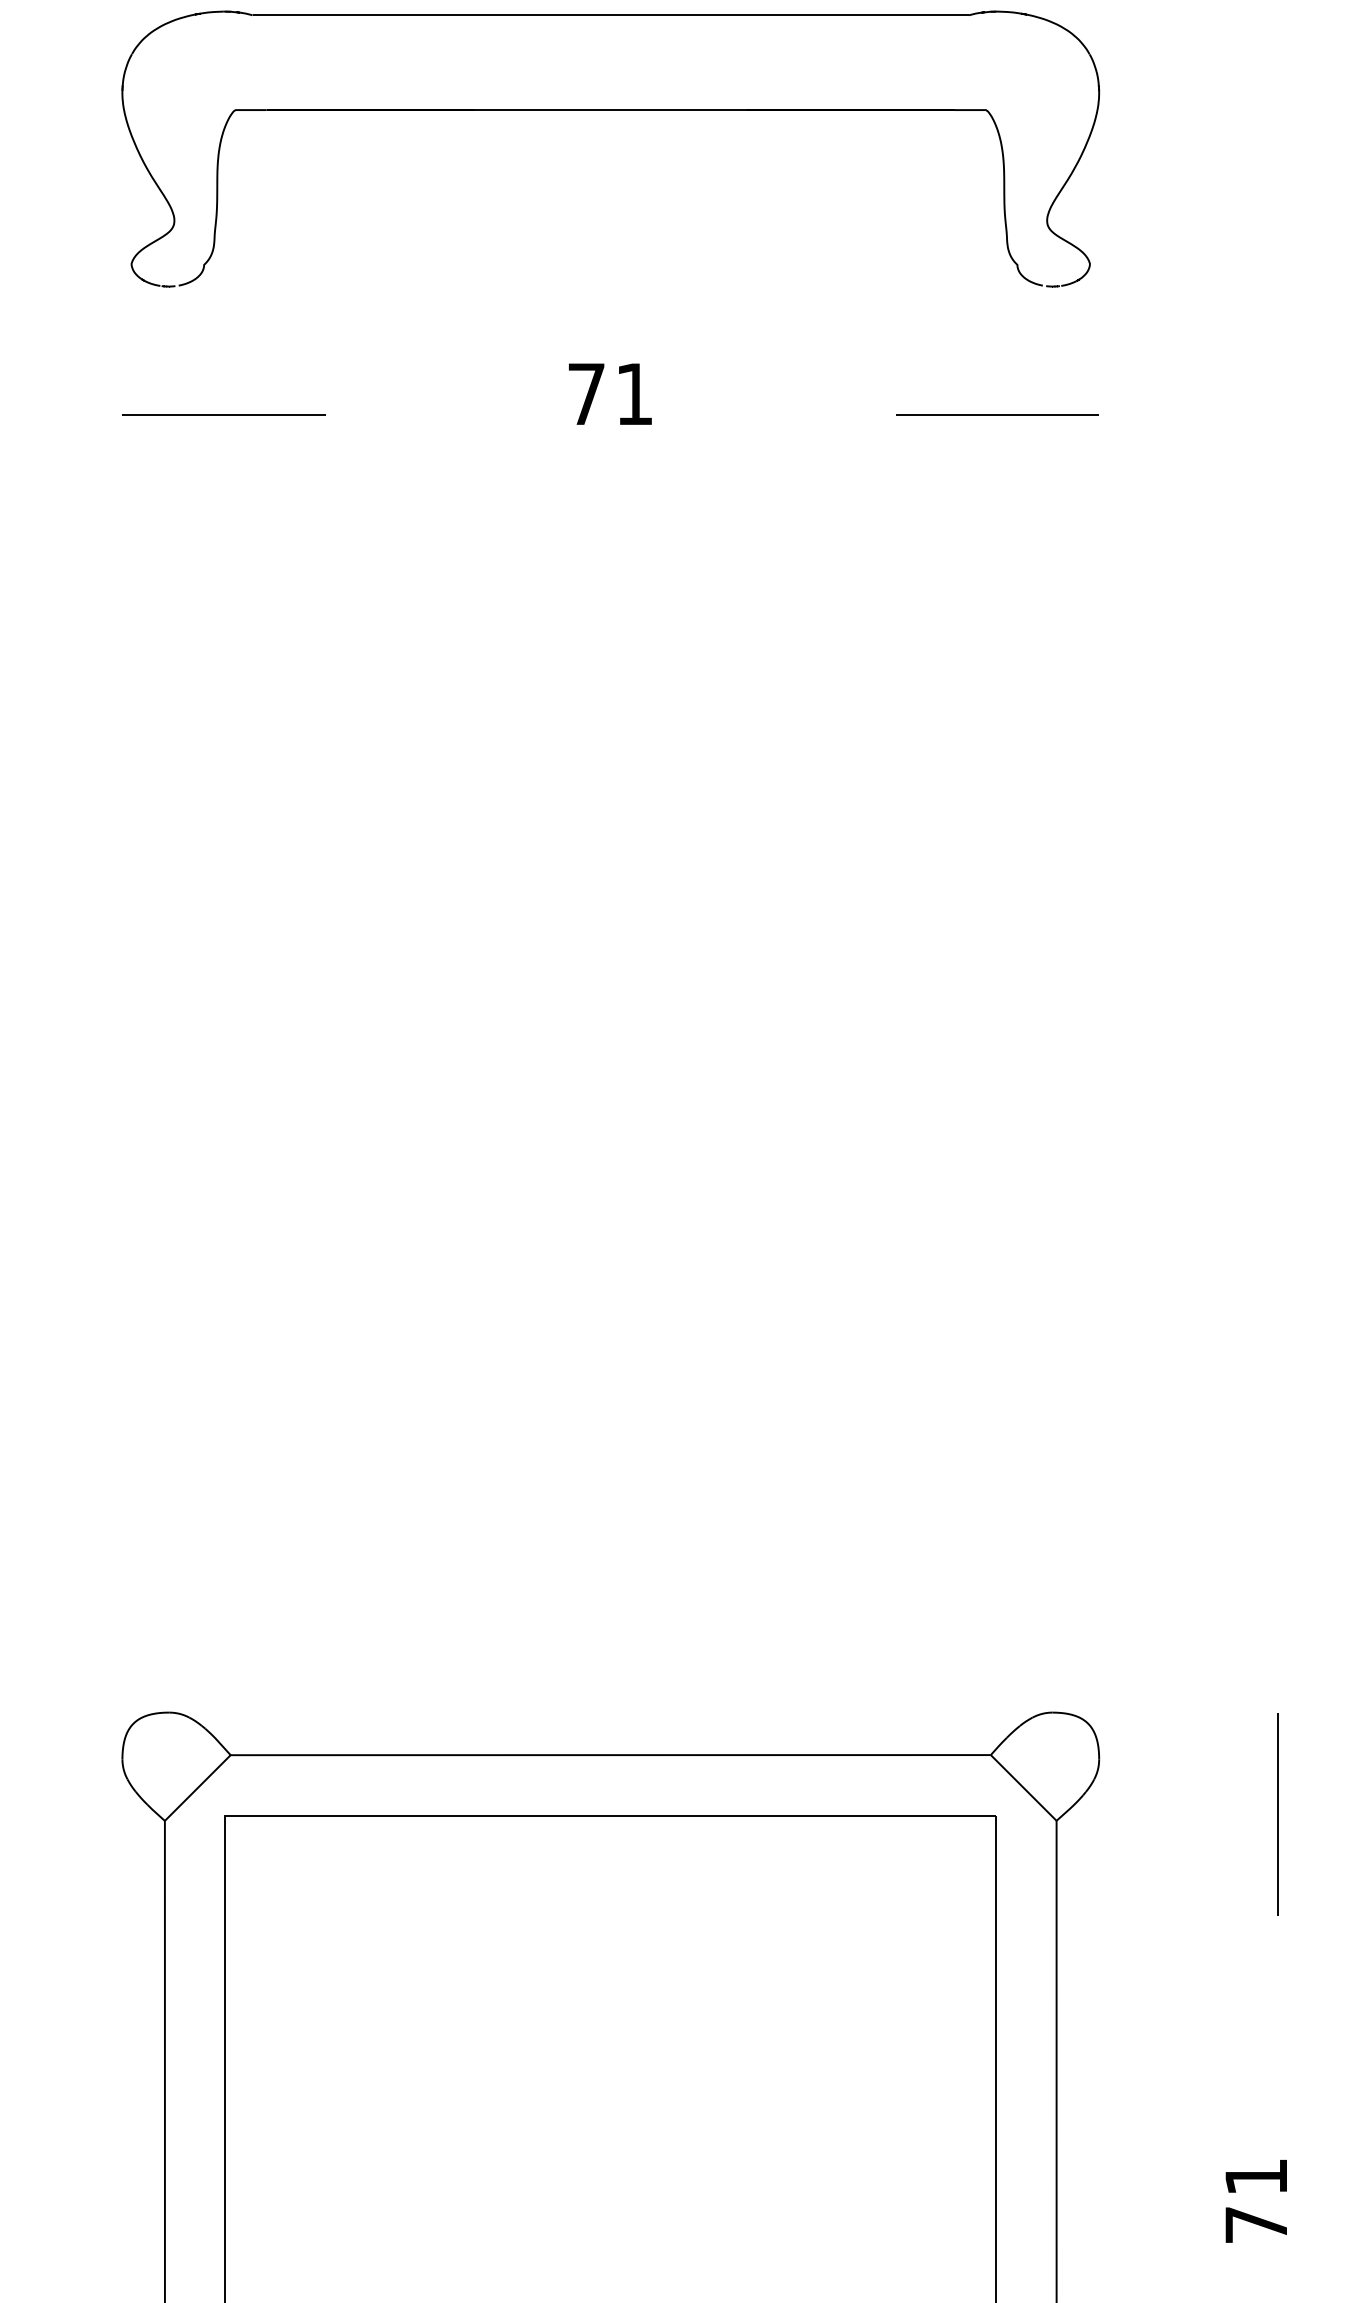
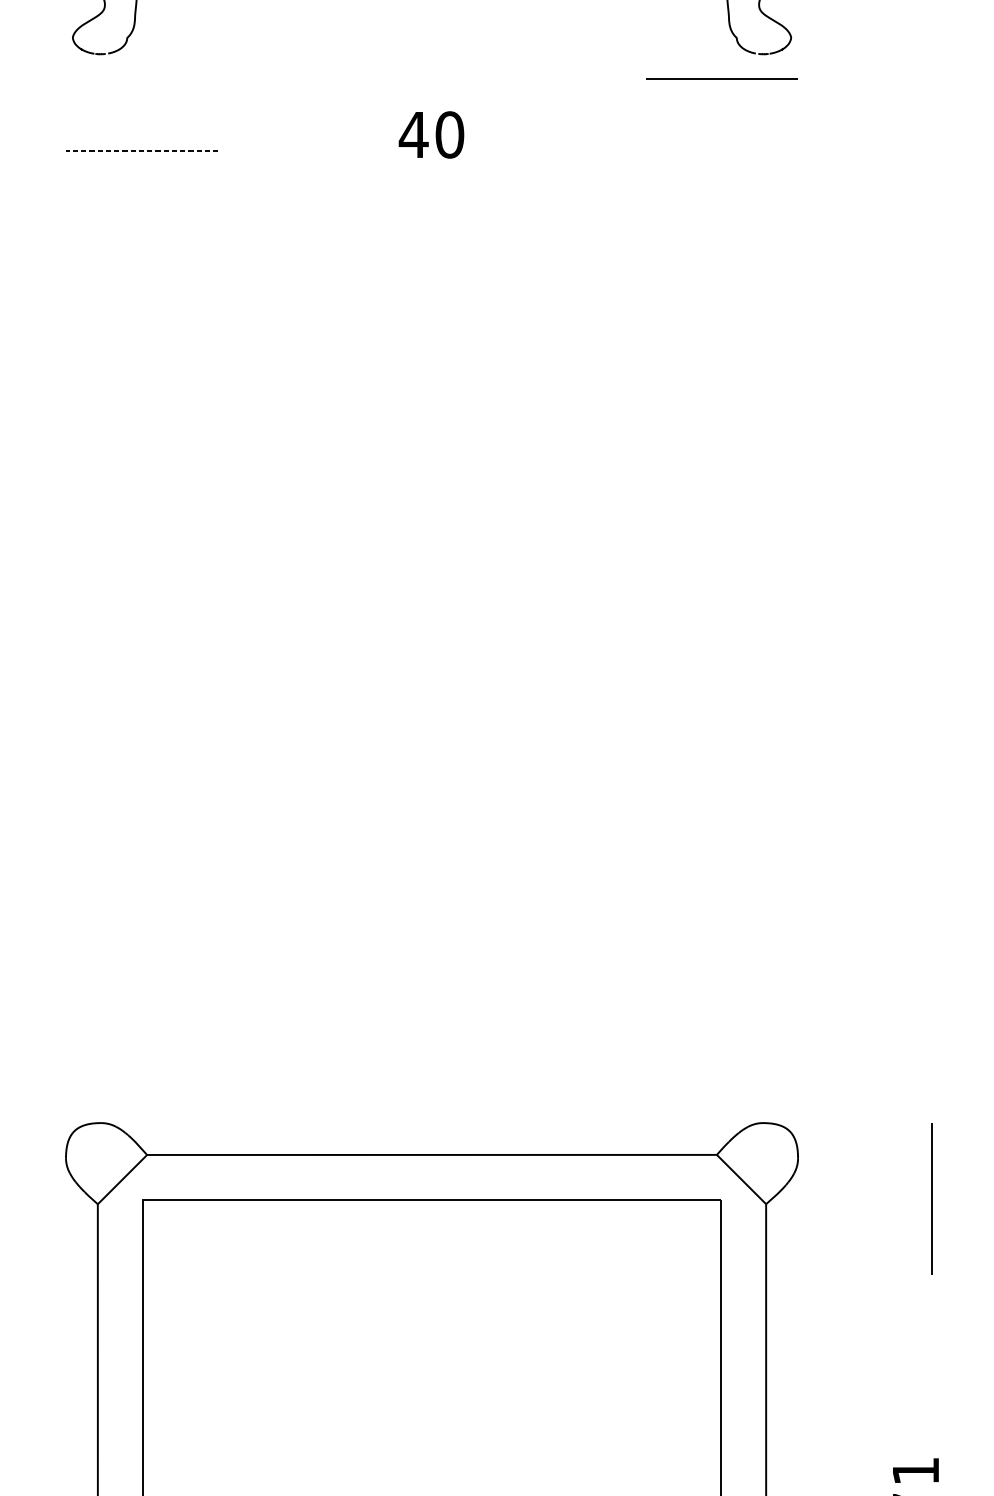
text: (609, 393) -> (431, 134), 71 -> 40
line: (997, 414) -> (721, 78), moved
line: (224, 415) -> (142, 150), solid -> dashed

